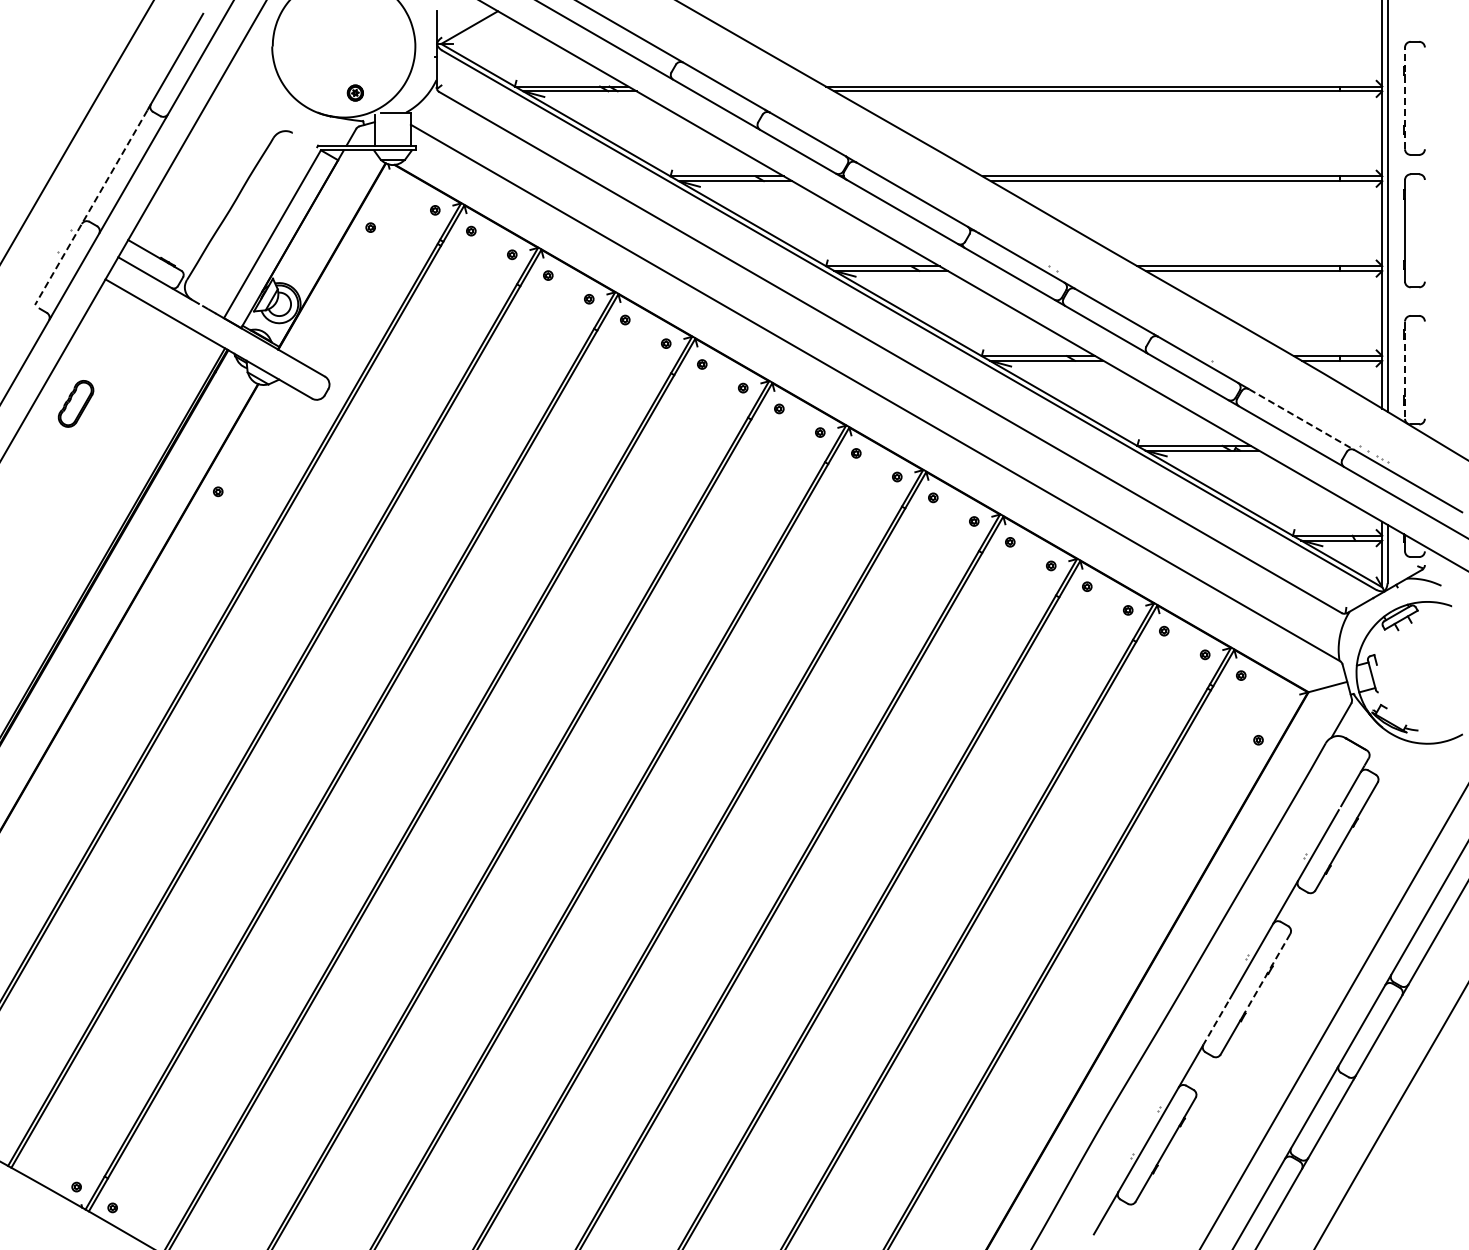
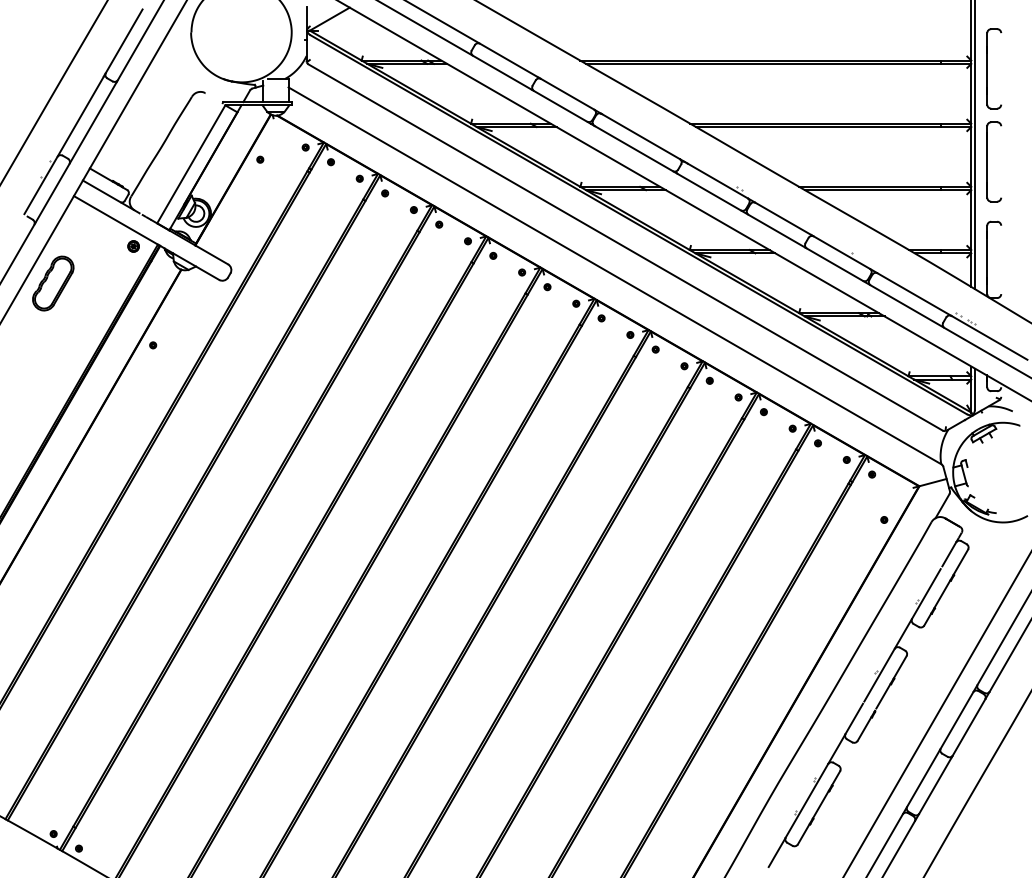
part: (354, 92) -> (132, 246), moved
line: (1405, 98) -> (987, 68), dashed -> solid
line: (90, 208) -> (63, 146), dashed -> solid
line: (1405, 370) -> (987, 260), dashed -> solid
part: (75, 403) -> (52, 283), size x1.67
line: (1301, 419) -> (914, 294), dashed -> solid
line: (1268, 971) -> (891, 682), dashed -> solid
line: (1215, 1023) -> (854, 719), dashed -> solid

